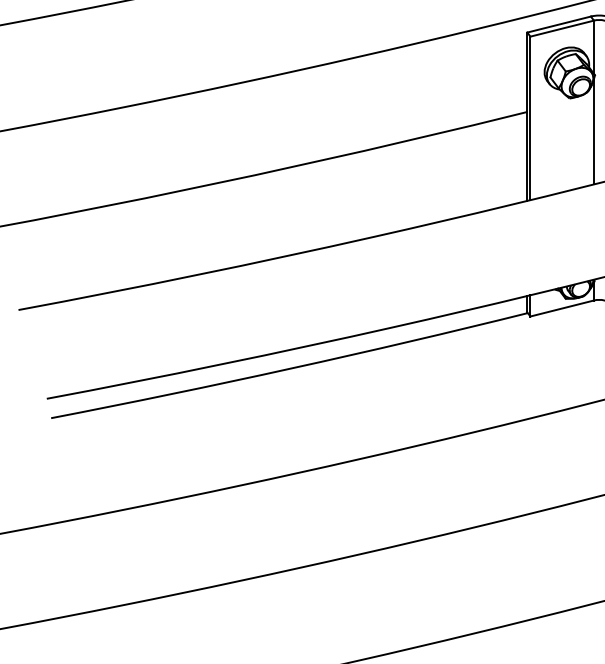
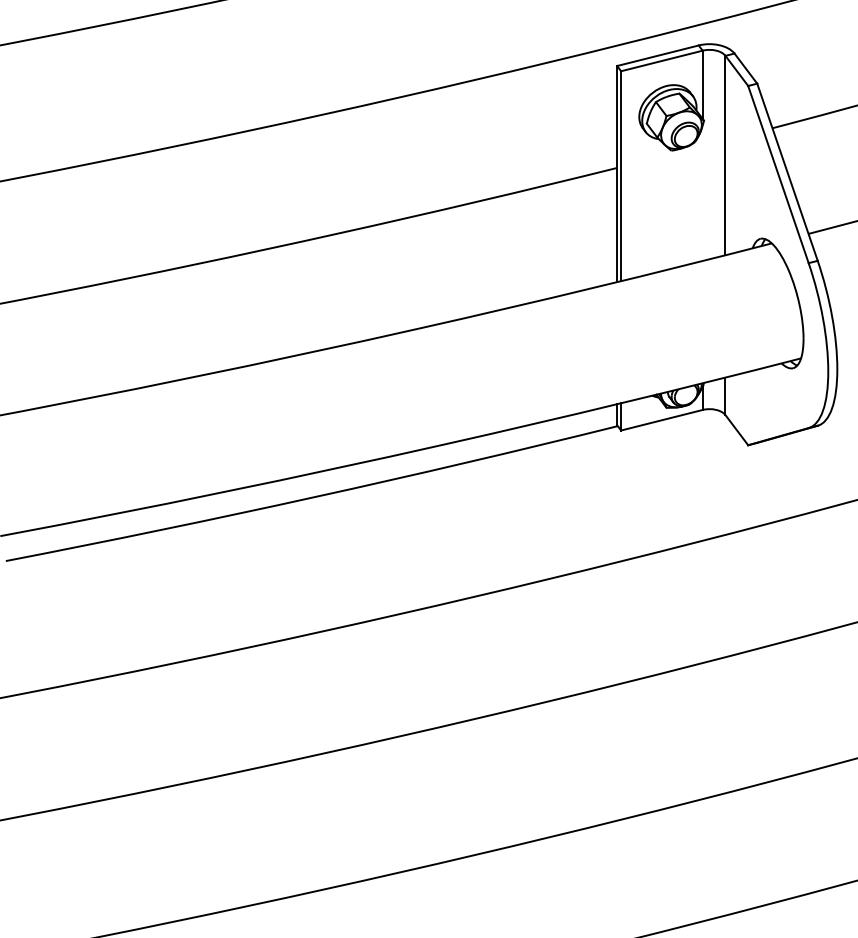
line: (593, 131) -> (702, 193), removed

